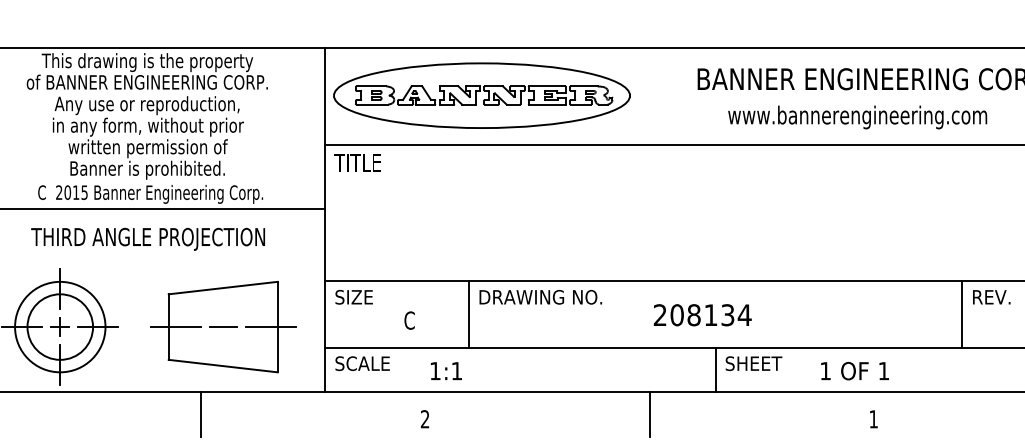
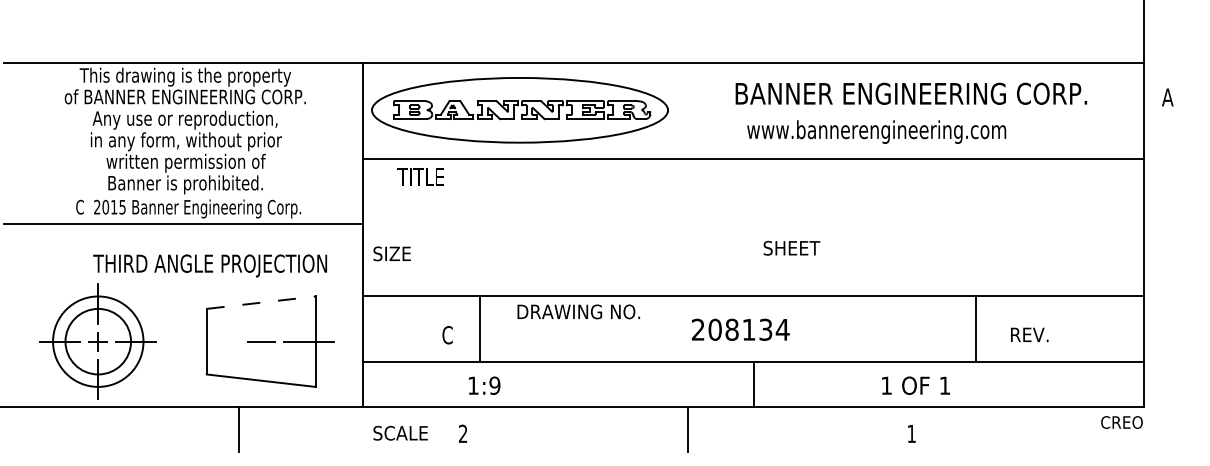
text: (857, 116) -> (876, 131), moved
text: (357, 161) -> (420, 176), moved
text: (147, 238) -> (209, 265), moved
line: (223, 287) -> (261, 302), solid -> dashed
text: (353, 296) -> (391, 253), moved
text: (991, 296) -> (1029, 334), moved
line: (468, 313) -> (479, 328), moved
line: (962, 313) -> (976, 328), moved
line: (175, 326) -> (213, 341), removed
text: (753, 362) -> (791, 247), moved
text: (362, 363) -> (400, 433), moved
text: (456, 370) -> (494, 385), 1:1 -> 1:9
text: (854, 370) -> (915, 385), moved

